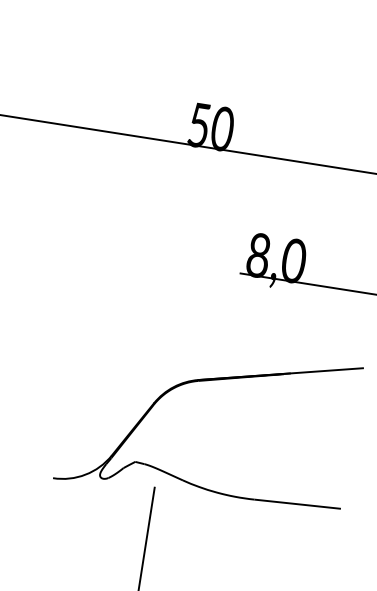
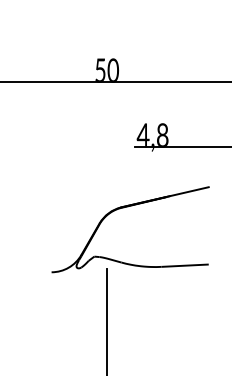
text: (275, 256) -> (152, 134), 8,0 -> 4,8

